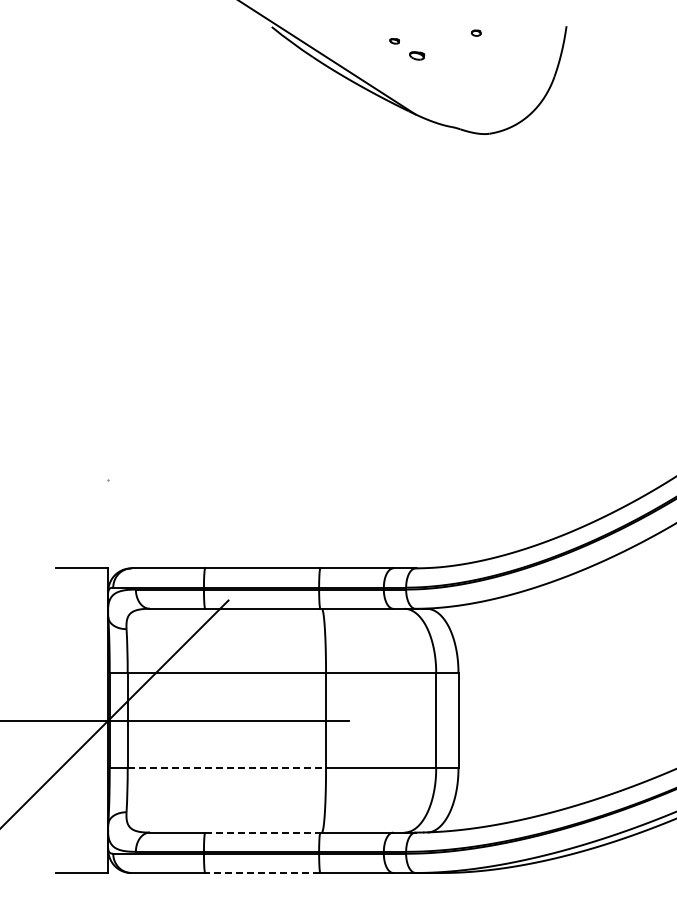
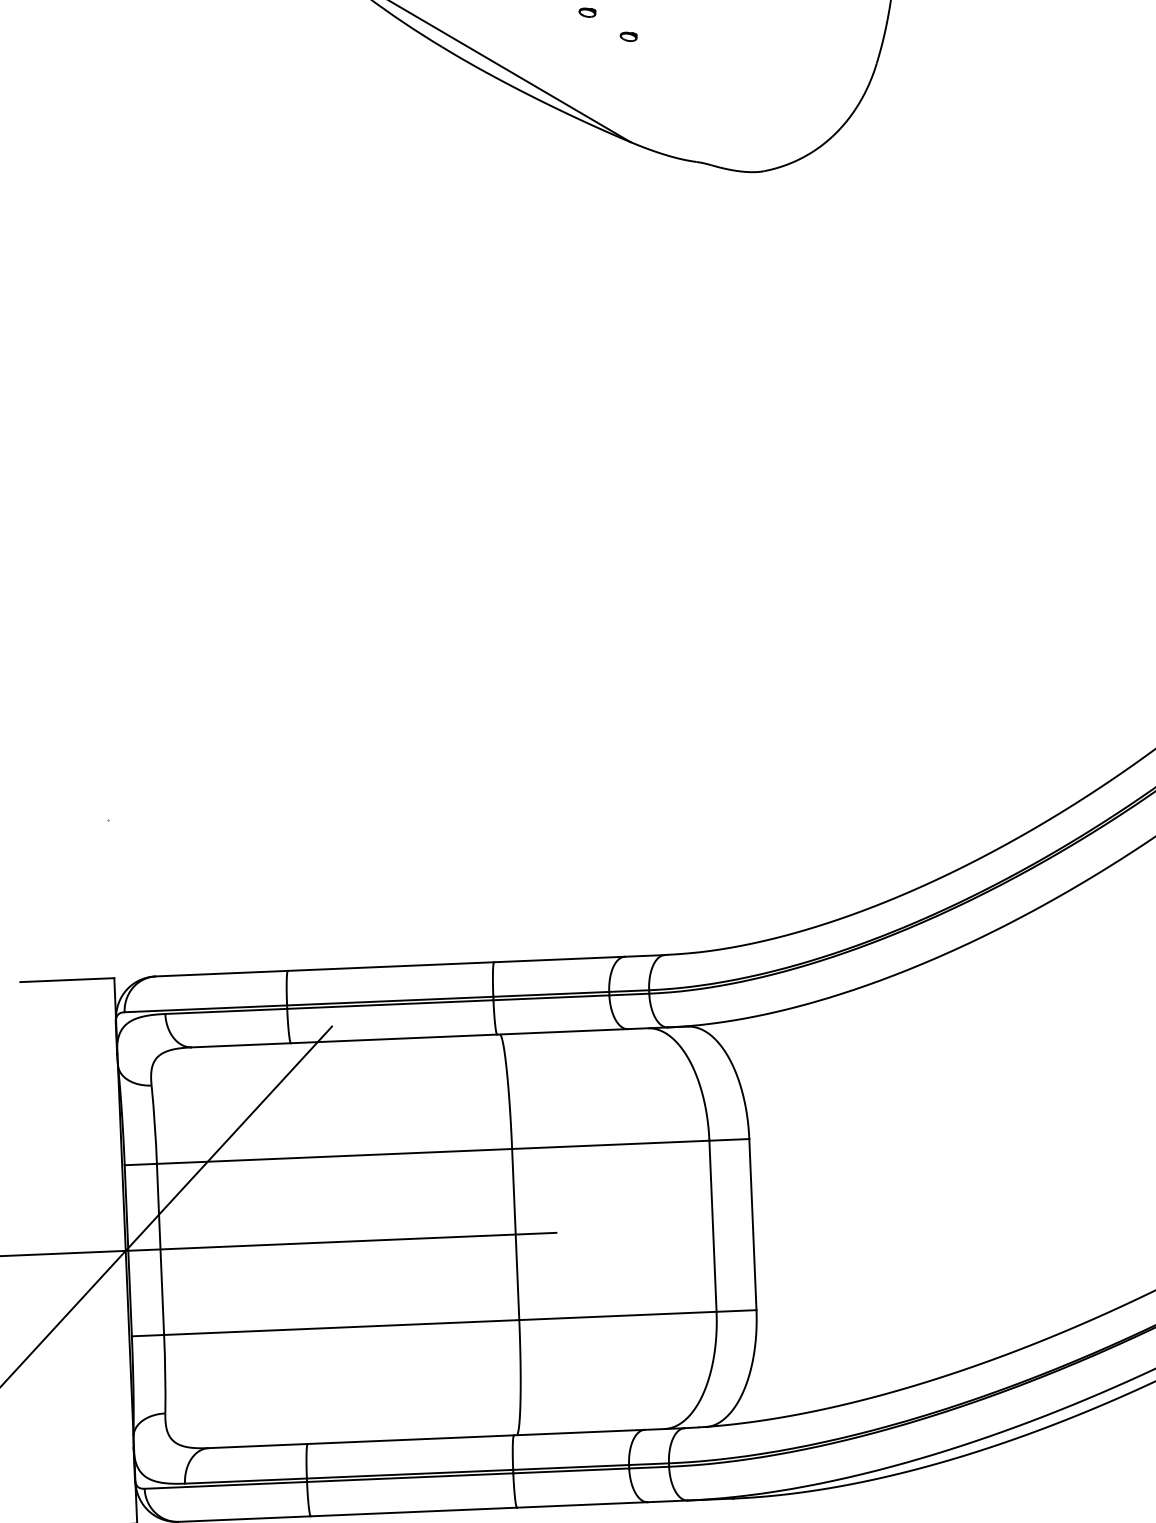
part: (416, 55) -> (627, 36), size x0.62
line: (227, 768) -> (342, 1327), dashed -> solid
line: (262, 832) -> (410, 1439), dashed -> solid
line: (262, 872) -> (413, 1511), dashed -> solid

